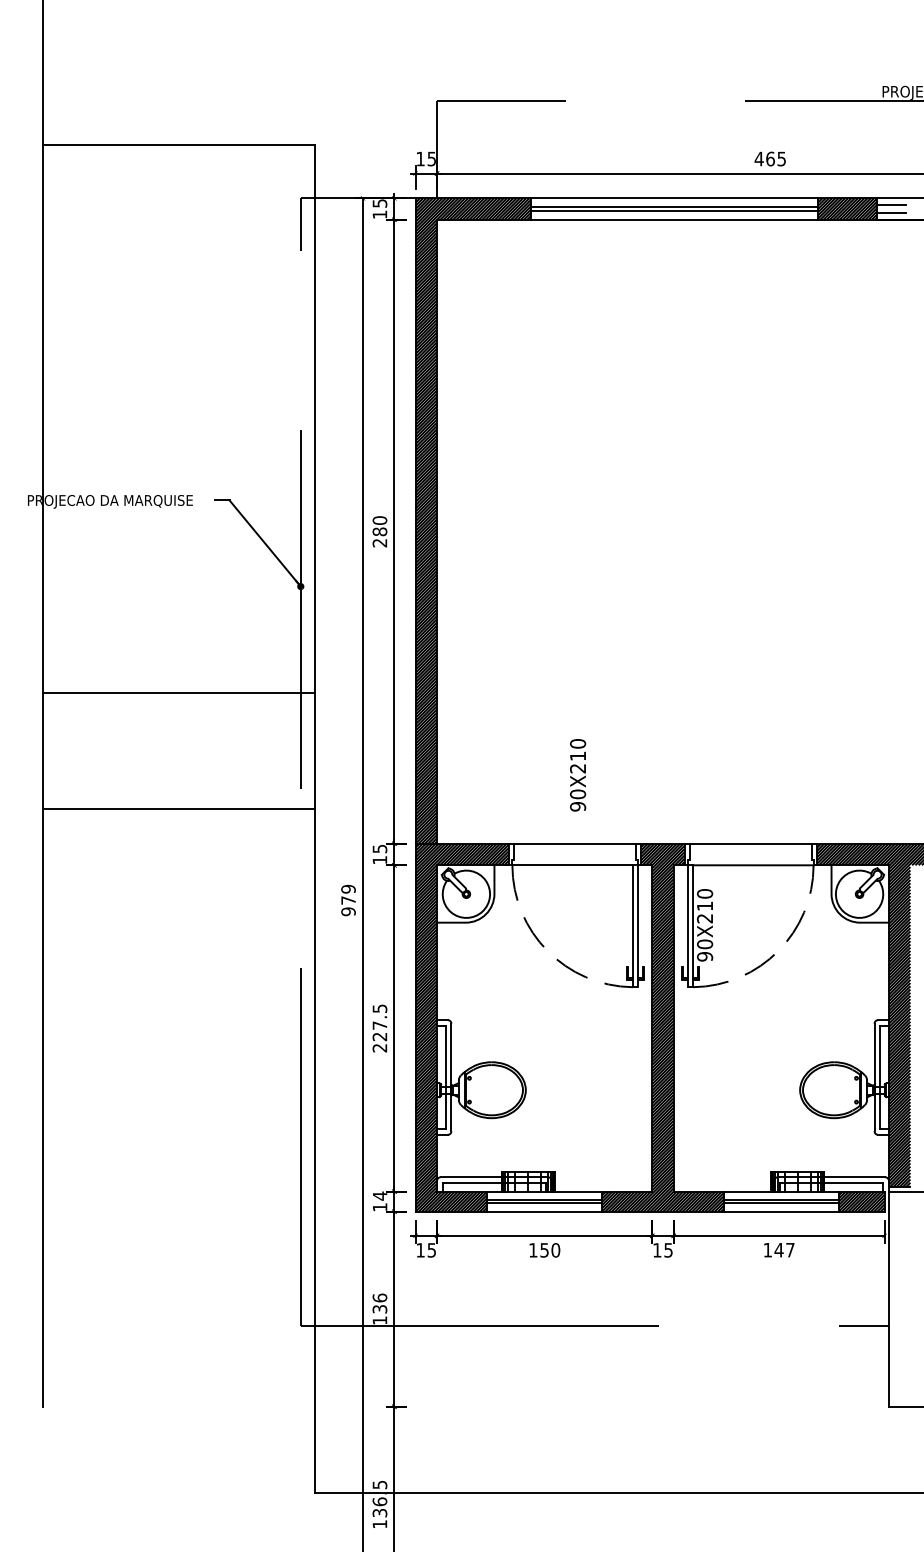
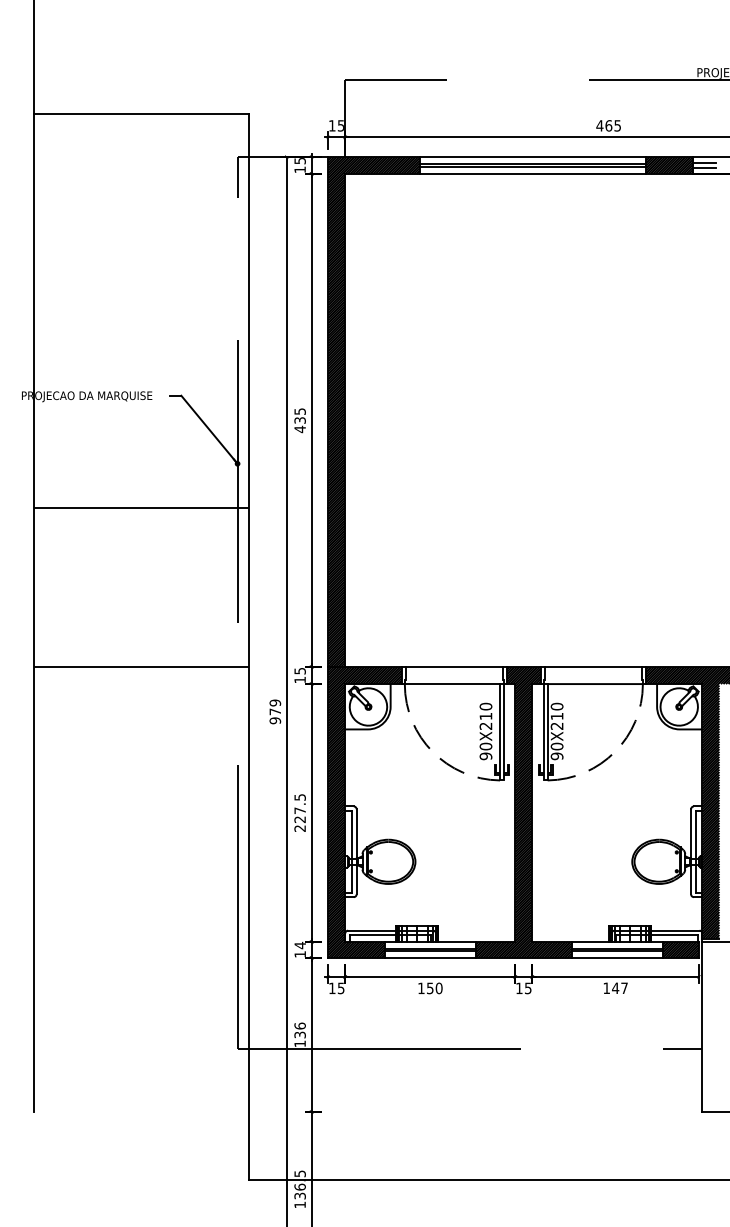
text: (379, 531) -> (299, 420), 280 -> 435
line: (178, 692) -> (140, 507), moved
text: (578, 775) -> (486, 731), moved
line: (178, 808) -> (140, 666), moved

